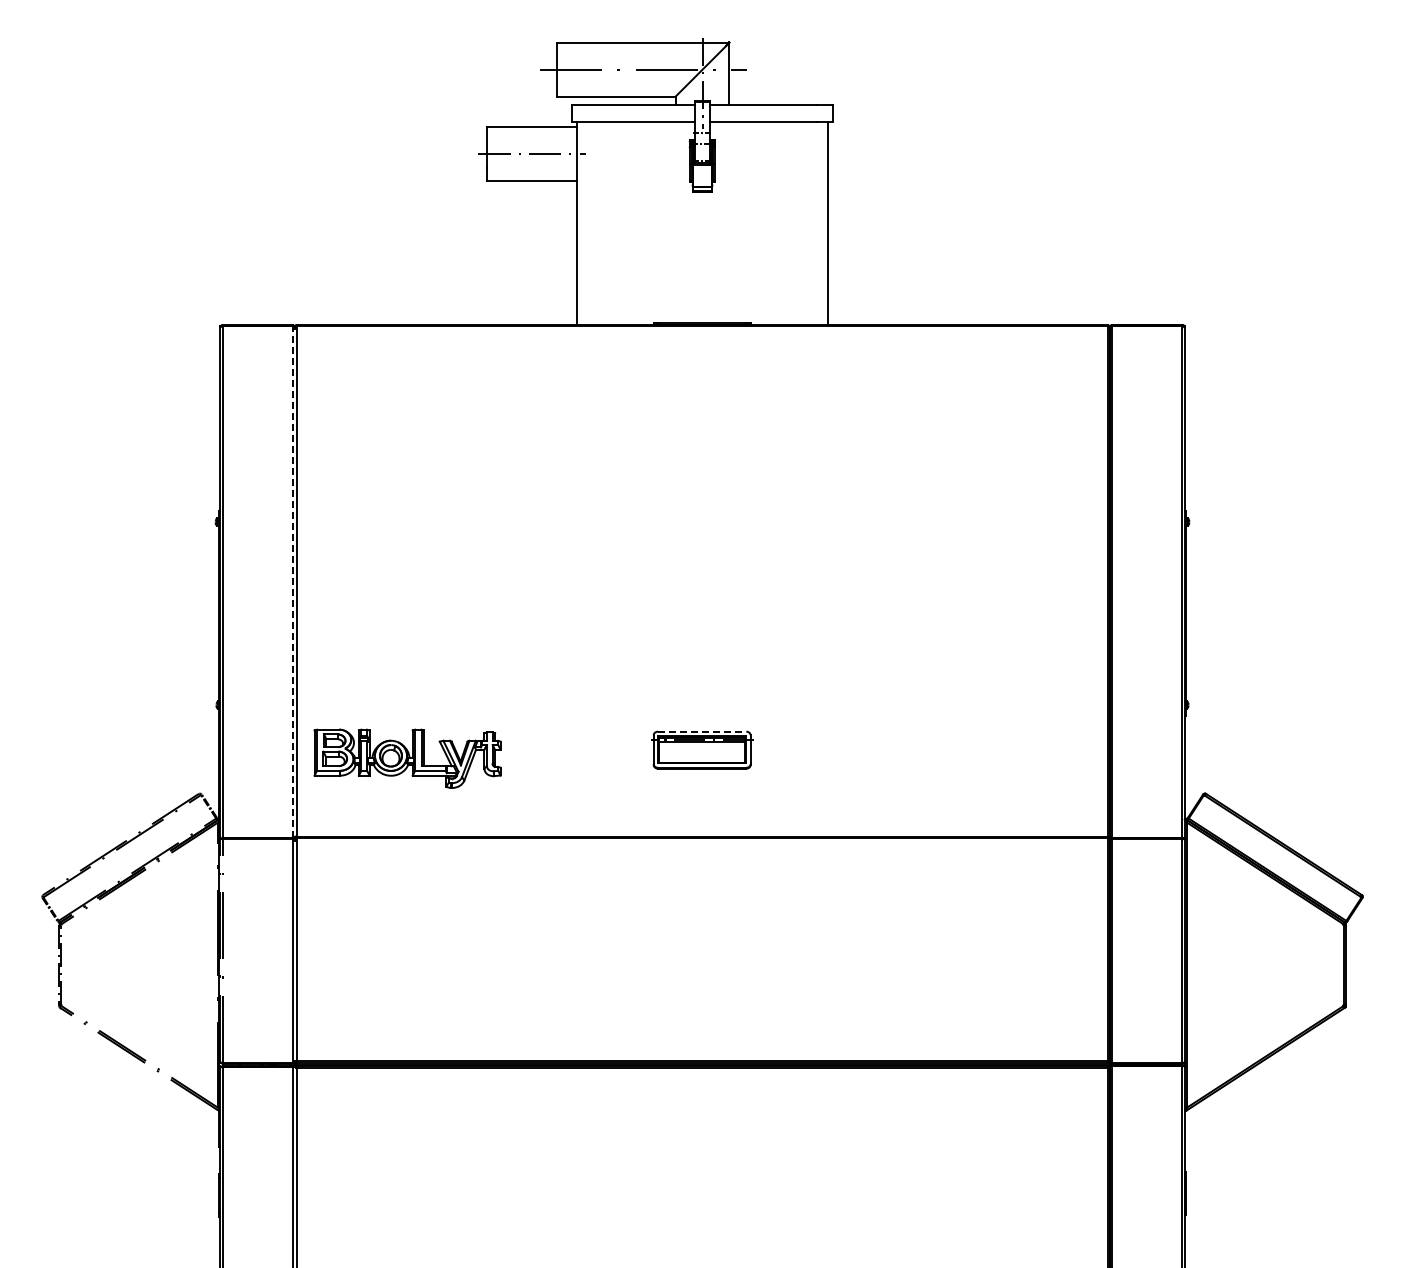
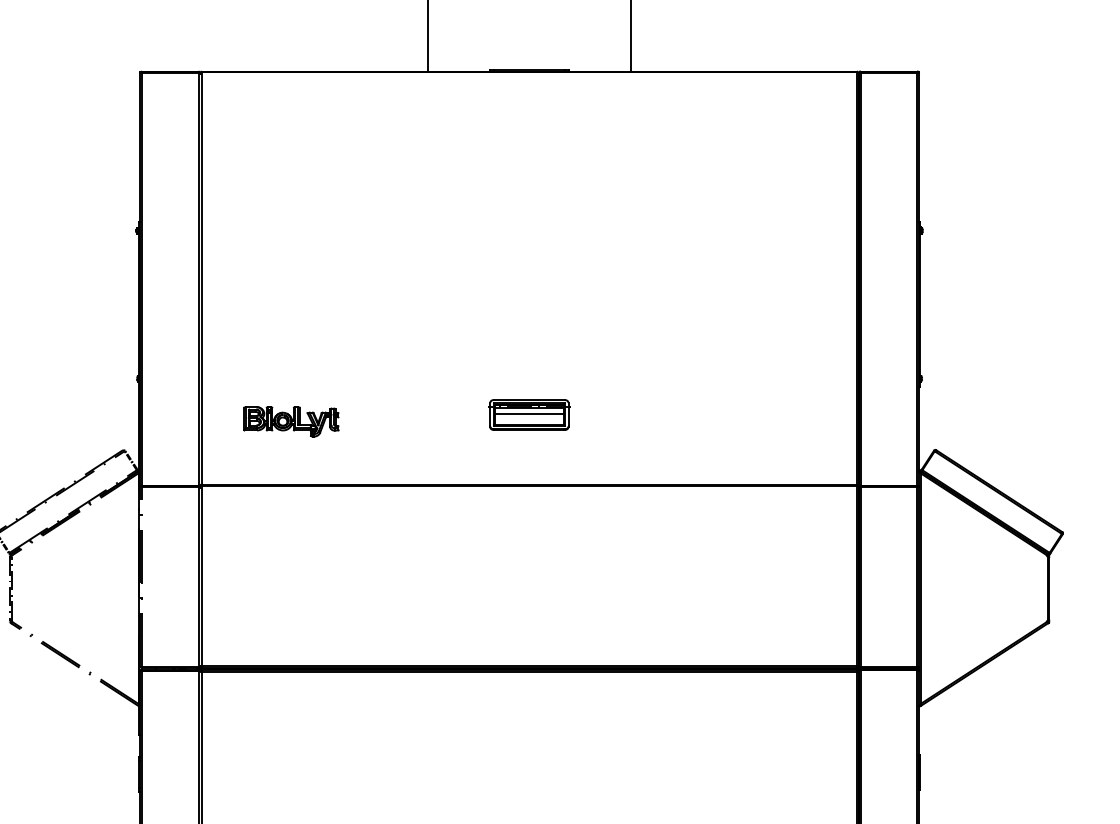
line: (292, 582) -> (198, 279), dashed -> solid
line: (702, 731) -> (529, 399), dashed -> solid
line: (701, 748) -> (528, 413), added
part: (407, 758) -> (291, 421), size x0.62

